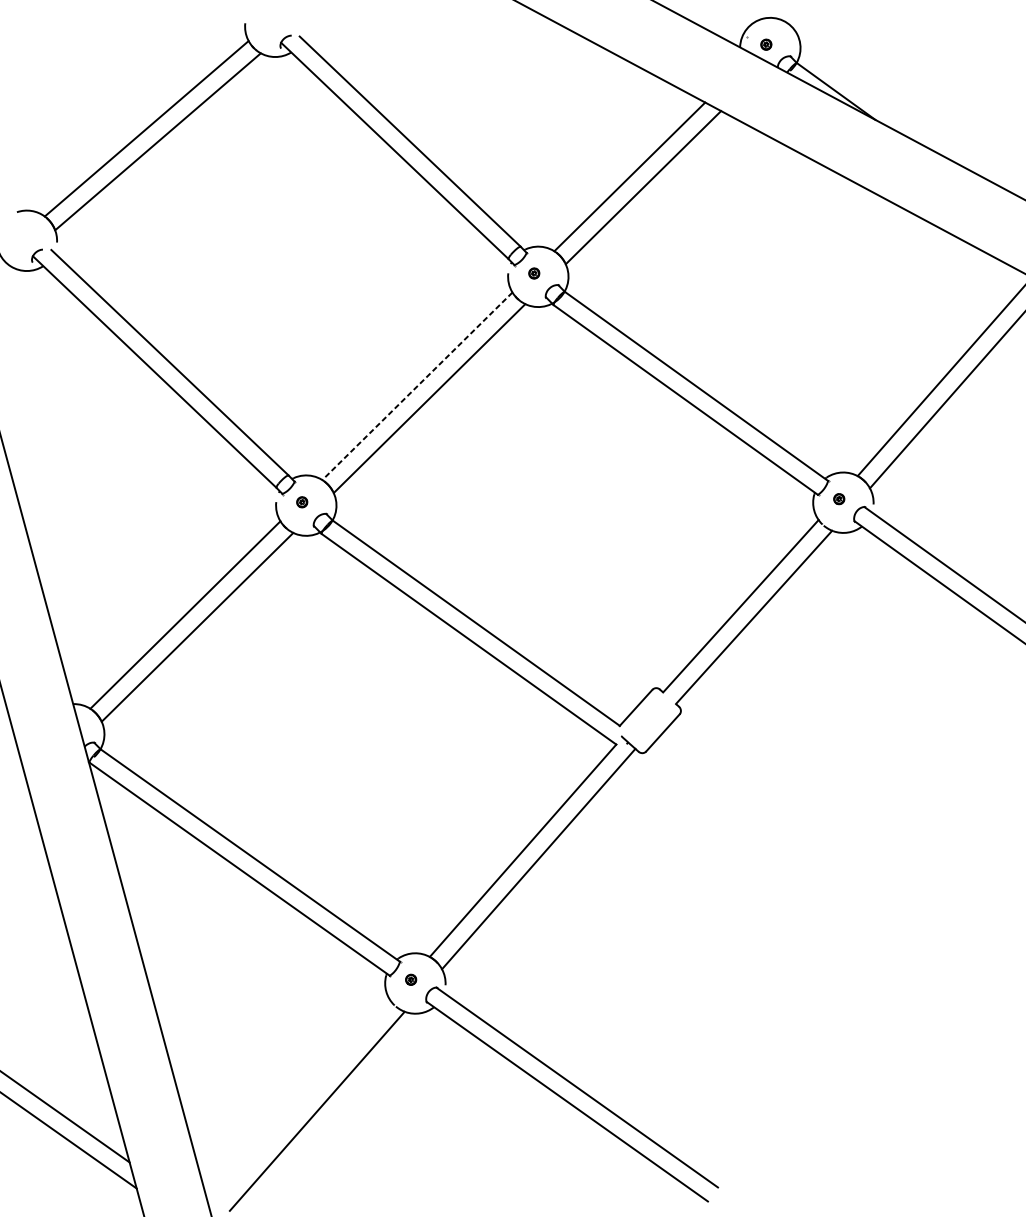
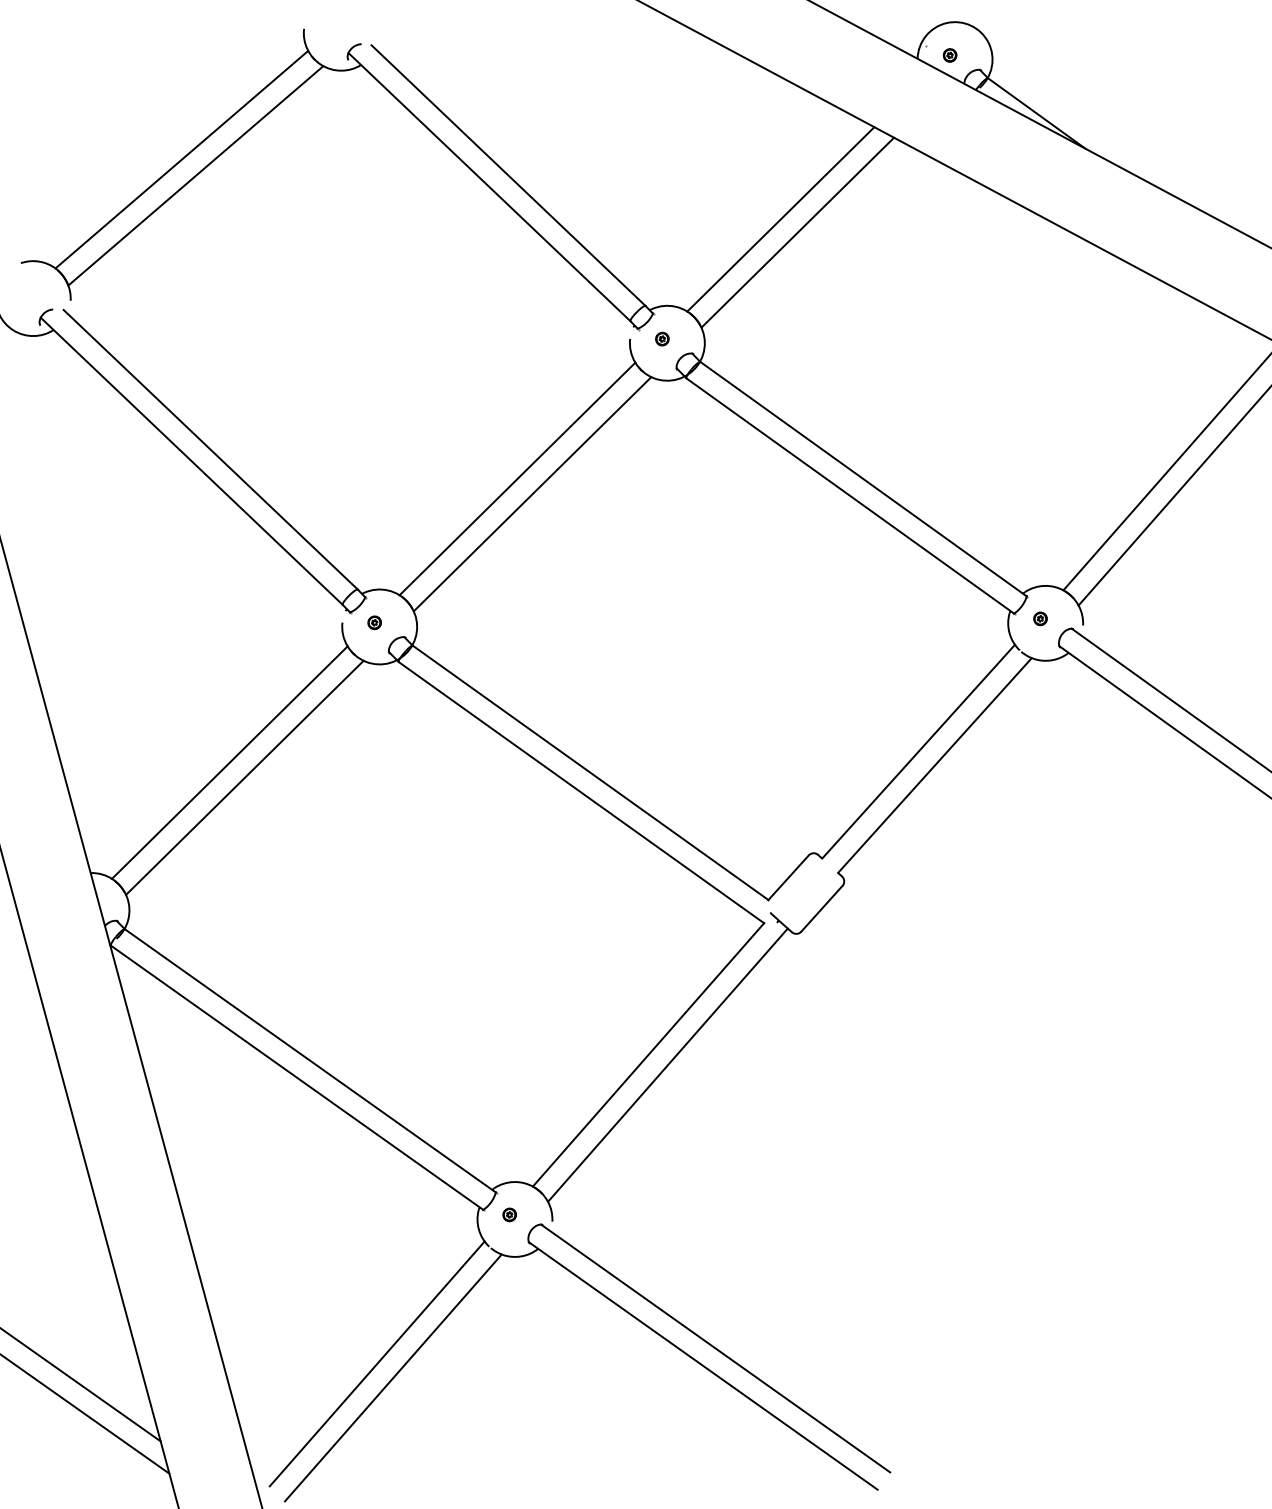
line: (417, 385) -> (517, 478), dashed -> solid
line: (303, 1099) -> (376, 1363), added

